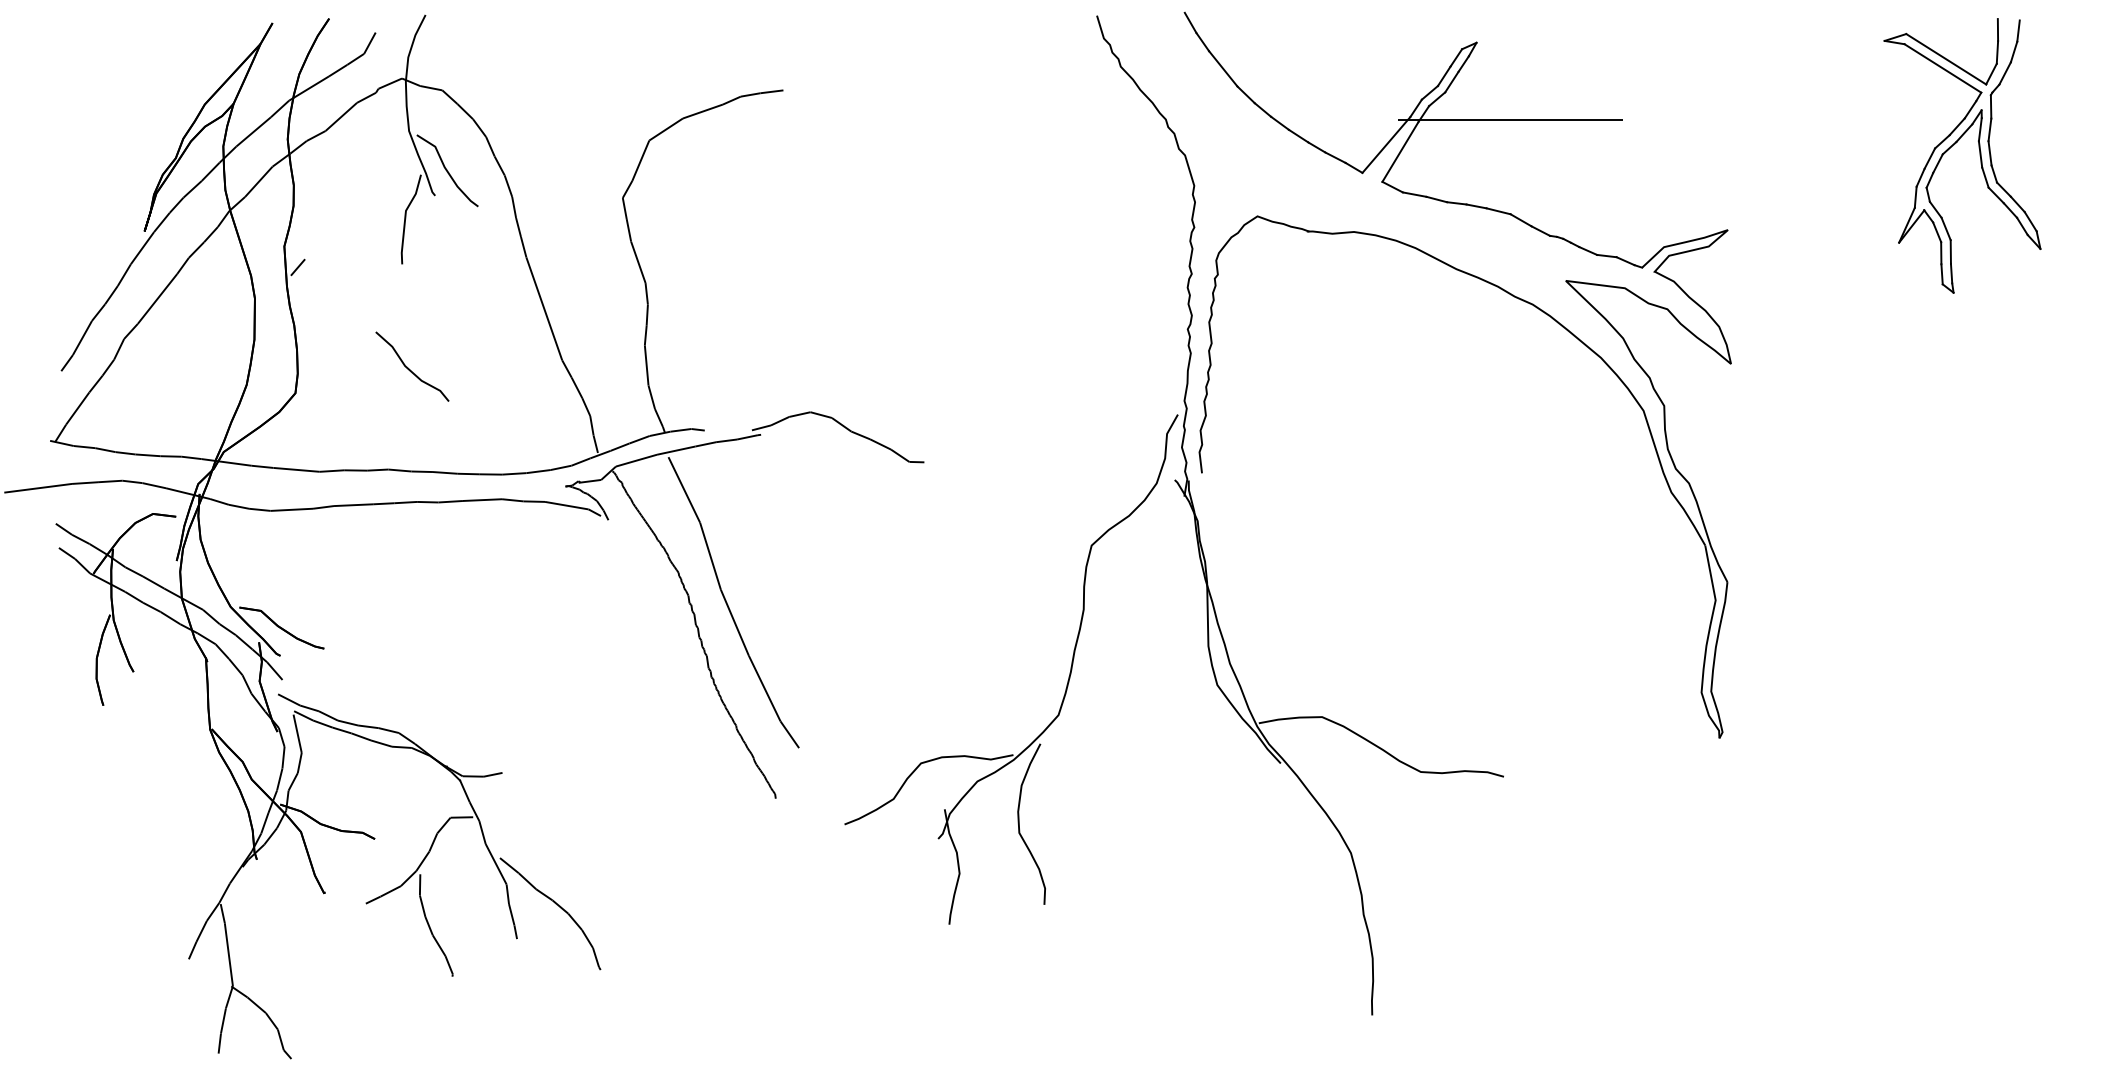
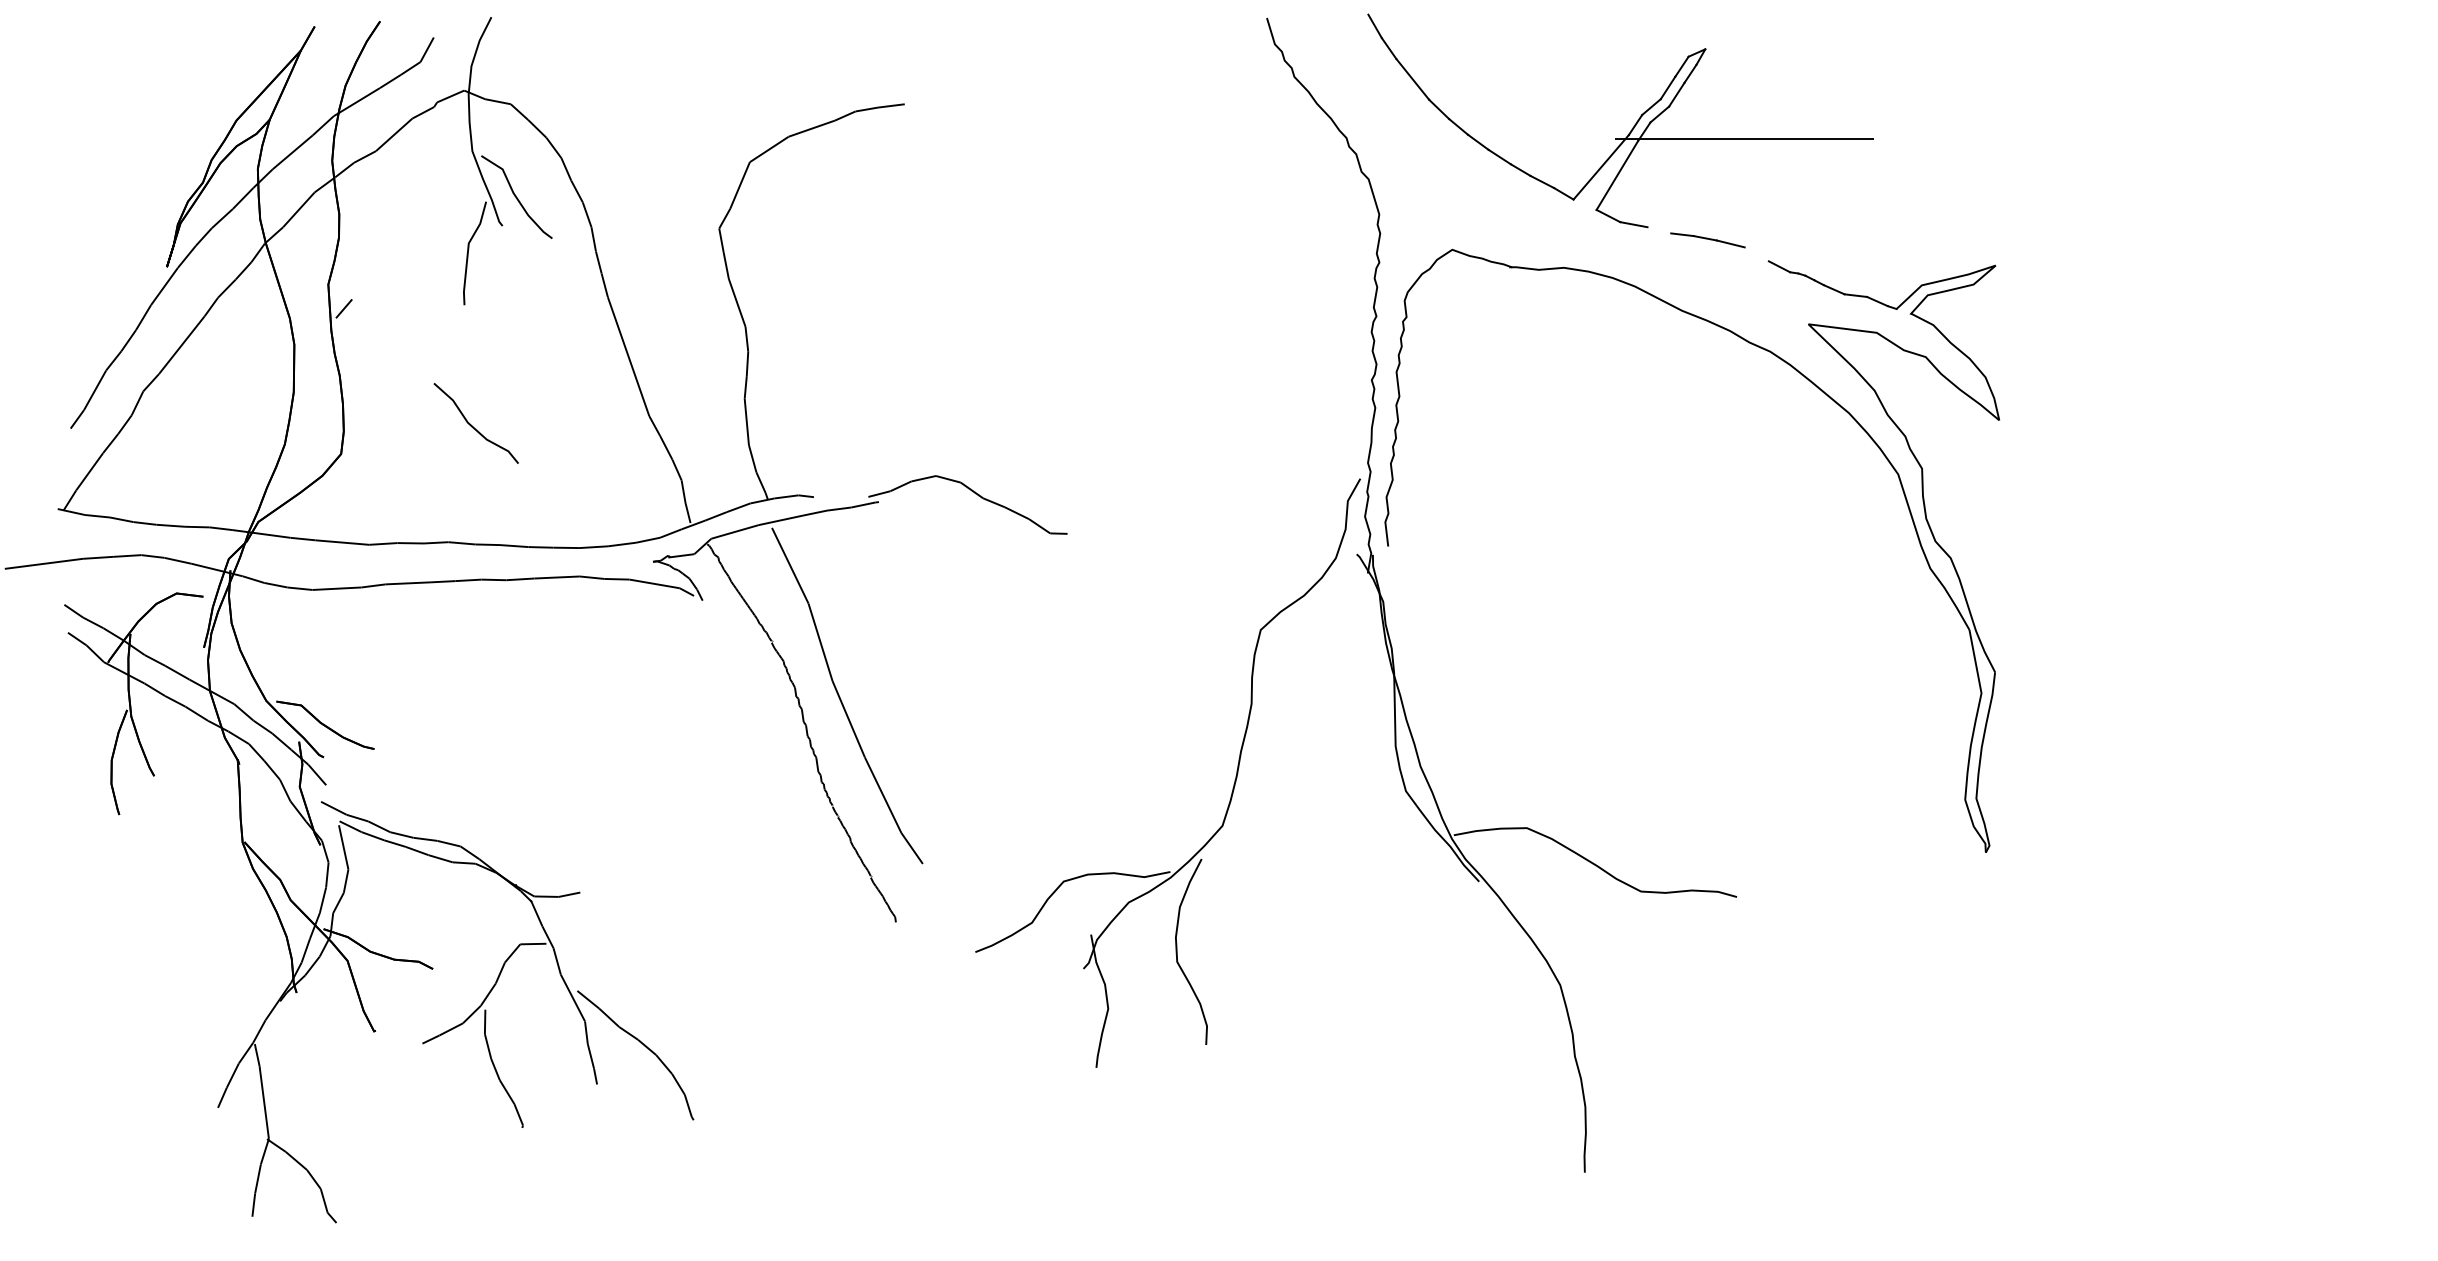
part: (1954, 145) -> (2257, 167), removed
line: (1436, 199) -> (1659, 230), removed
line: (1520, 220) -> (1756, 254), removed

